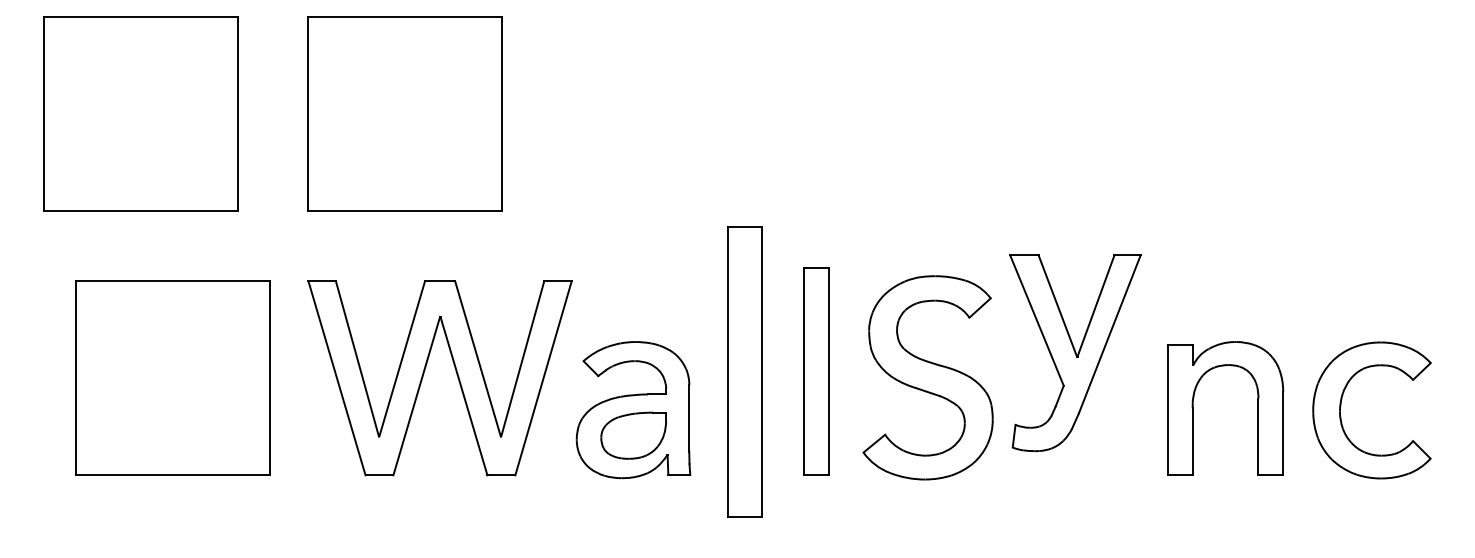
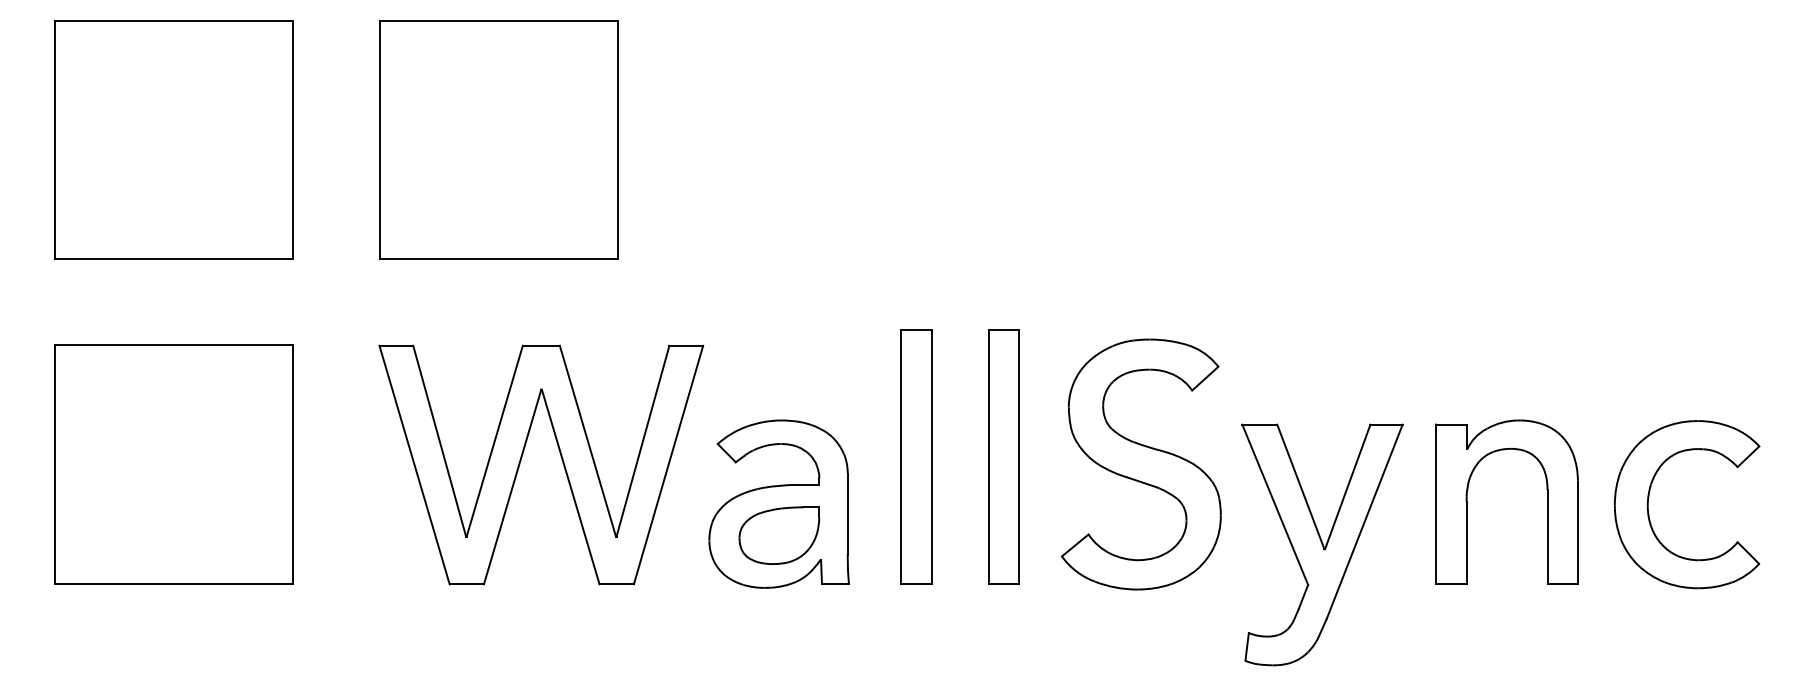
part: (1075, 353) -> (1322, 545), moved
part: (744, 371) -> (915, 456), size x0.71
part: (172, 377) -> (172, 464), moved

